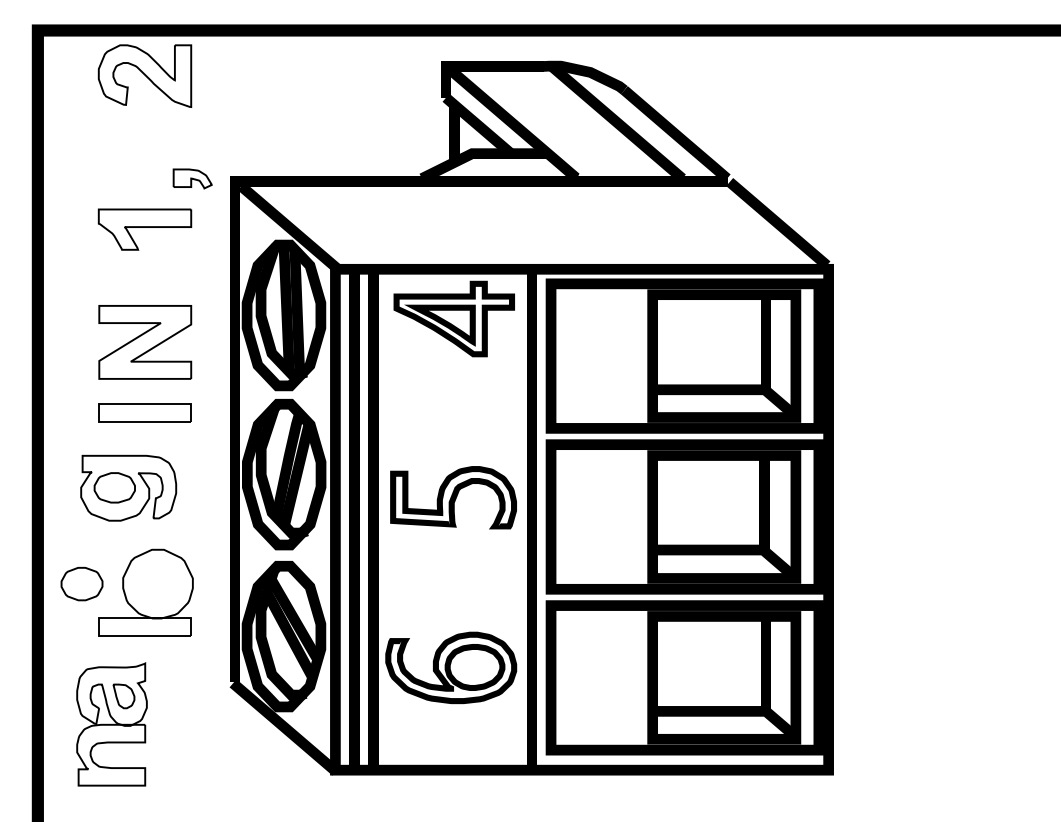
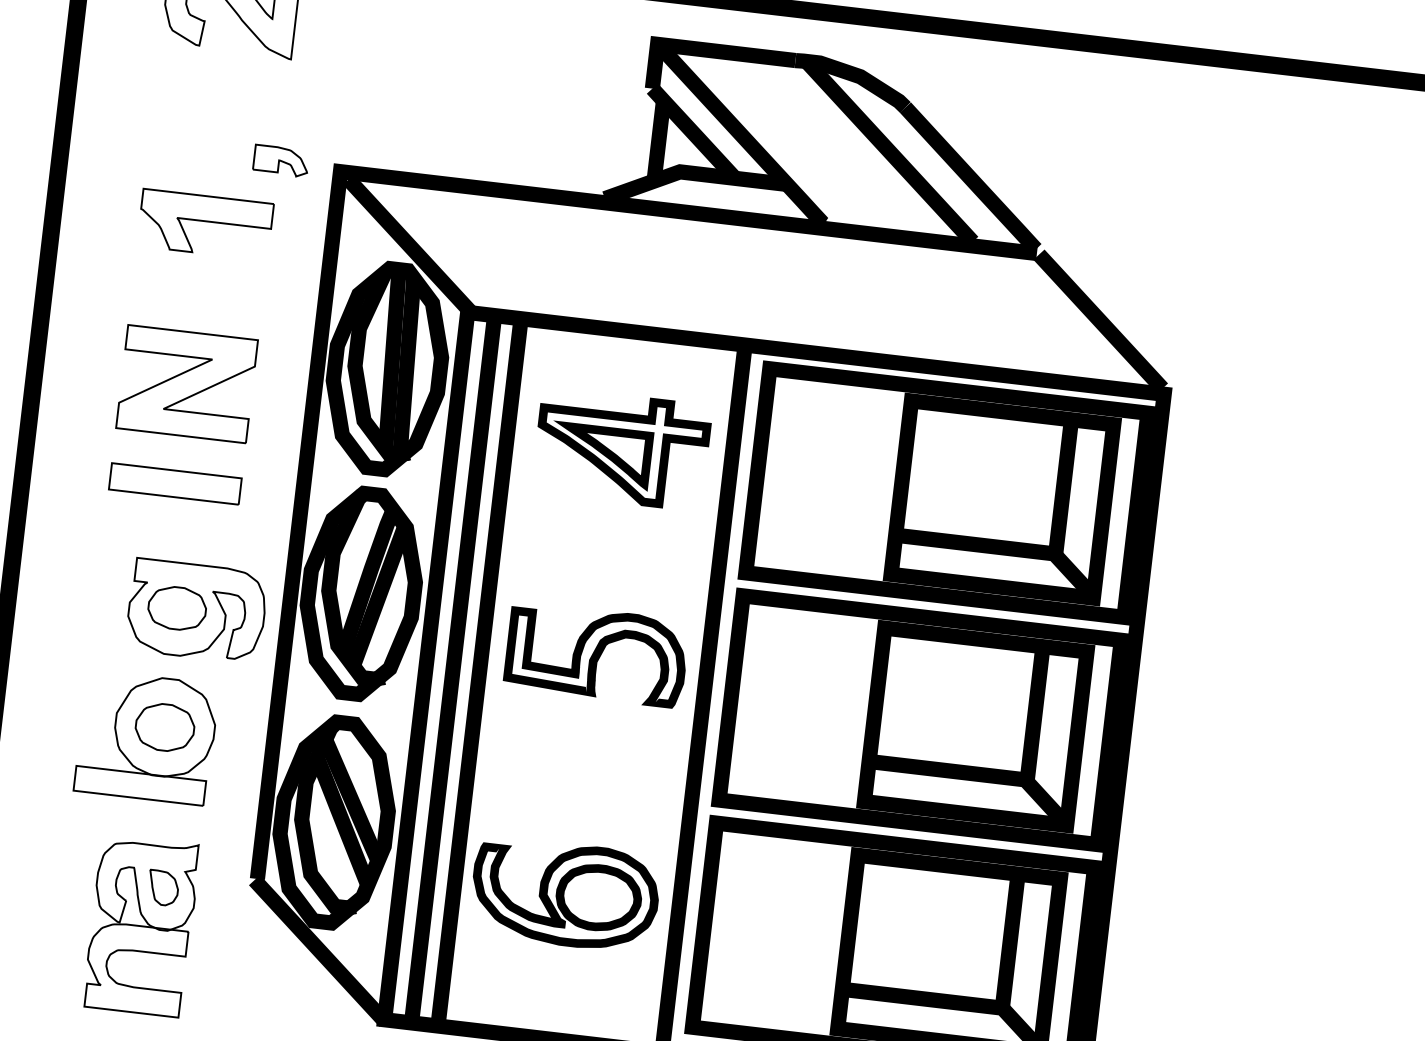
part: (453, 318) -> (620, 448), moved
part: (128, 487) -> (196, 610), moved
part: (81, 583) -> (164, 726), moved
part: (111, 724) -> (140, 925), moved

